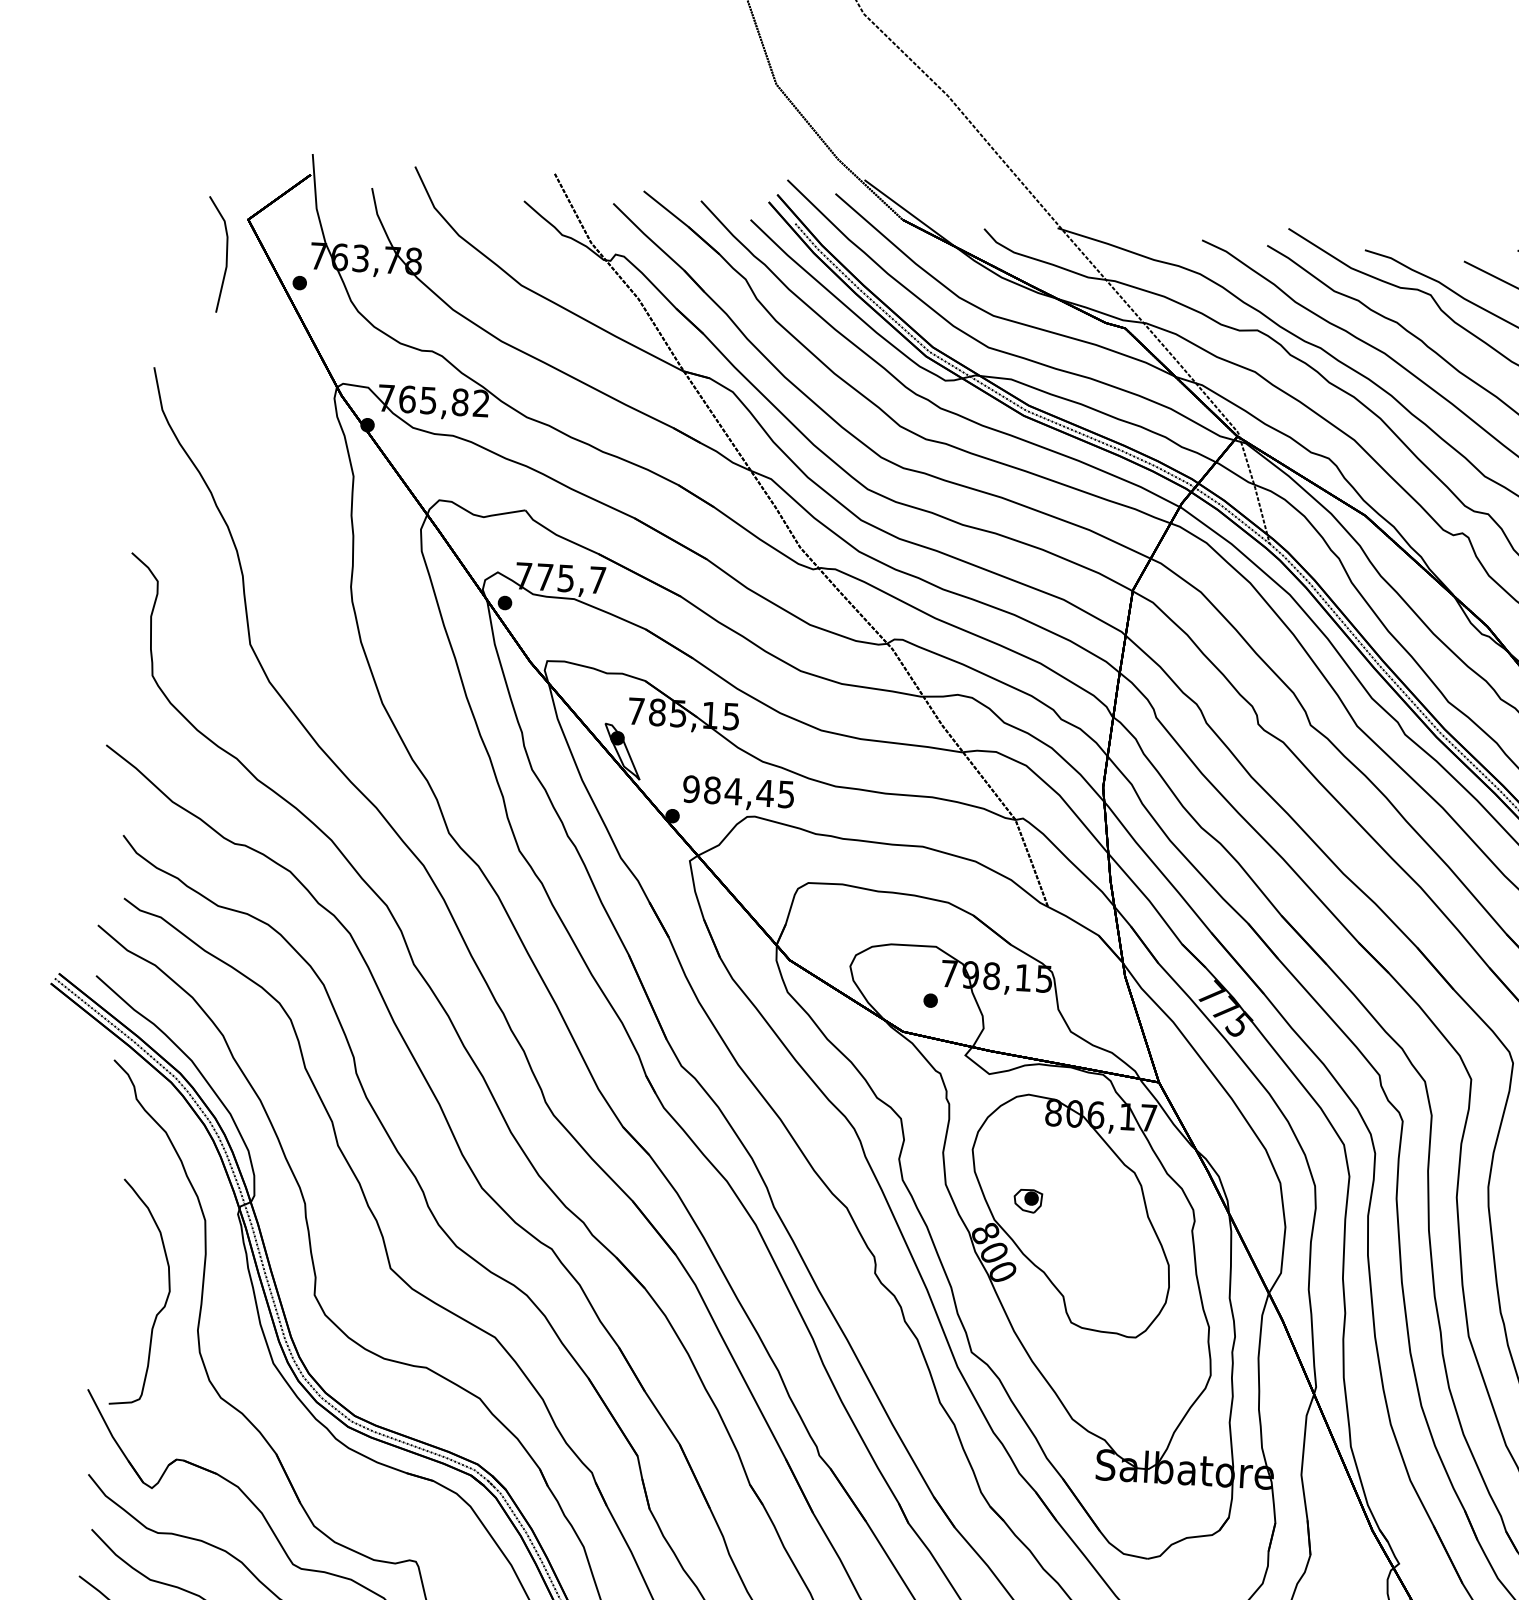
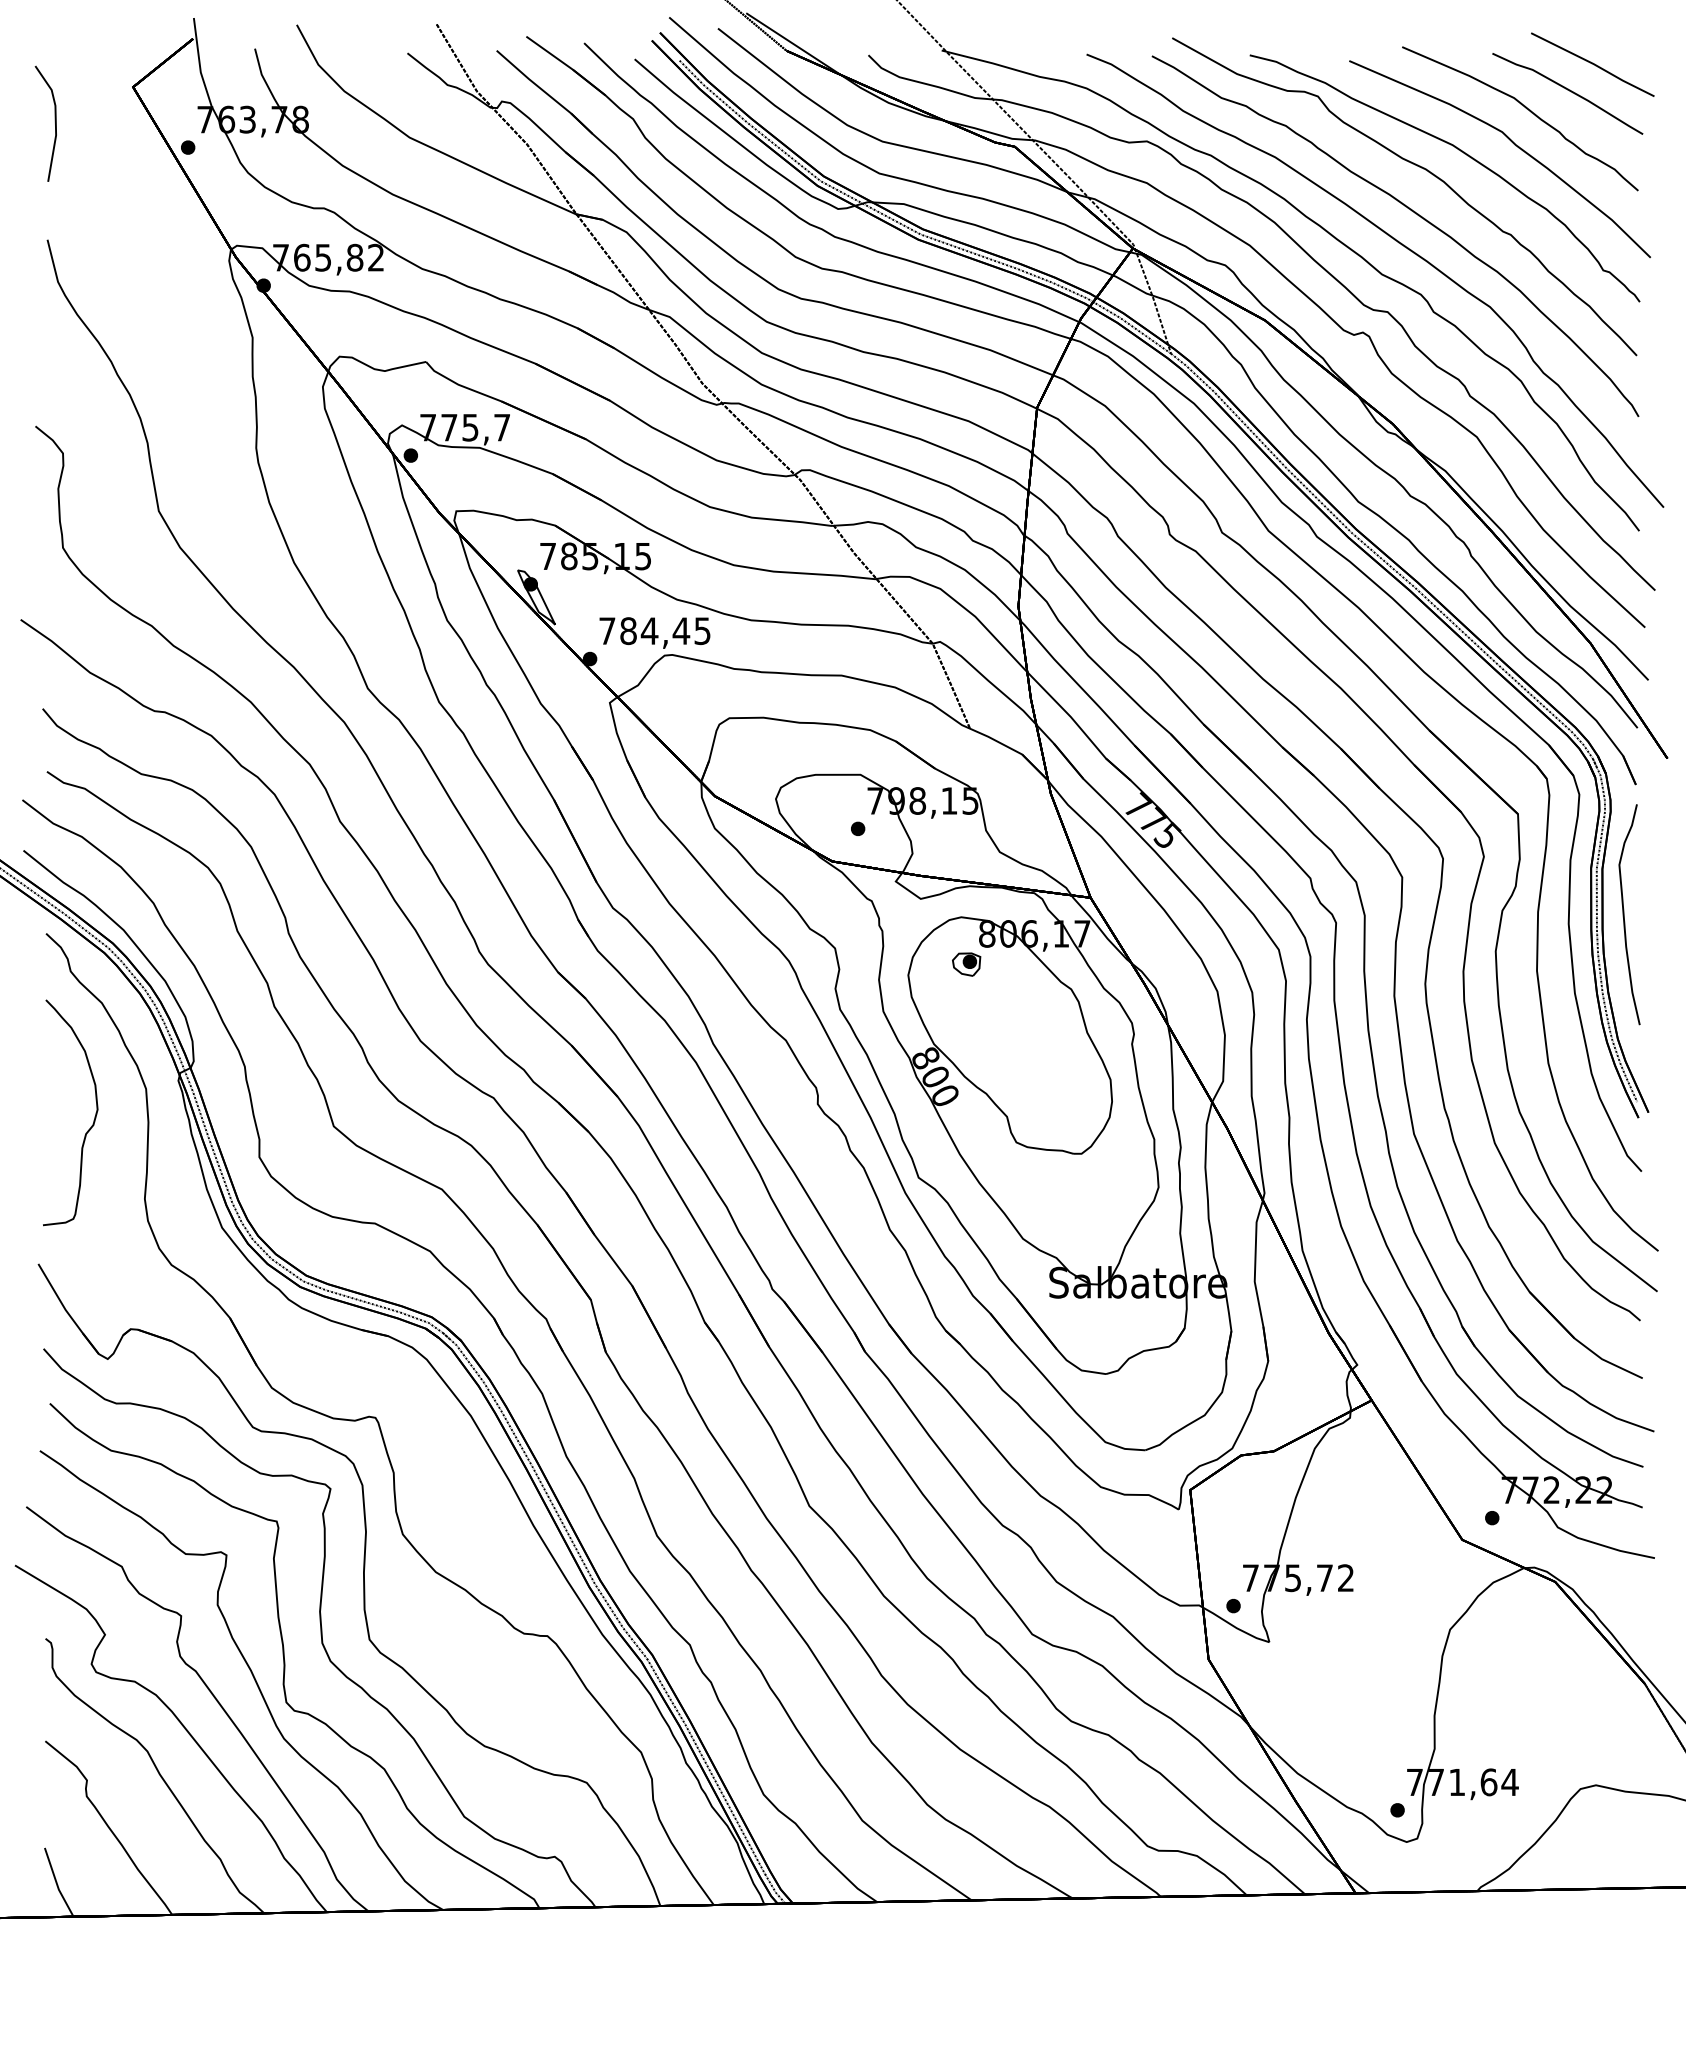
line: (225, 252) -> (54, 121), moved
text: (691, 789) -> (607, 631), 984,45 -> 784,45
part: (1028, 1201) -> (966, 964), moved
curve: (166, 1298) -> (94, 1116), moved

